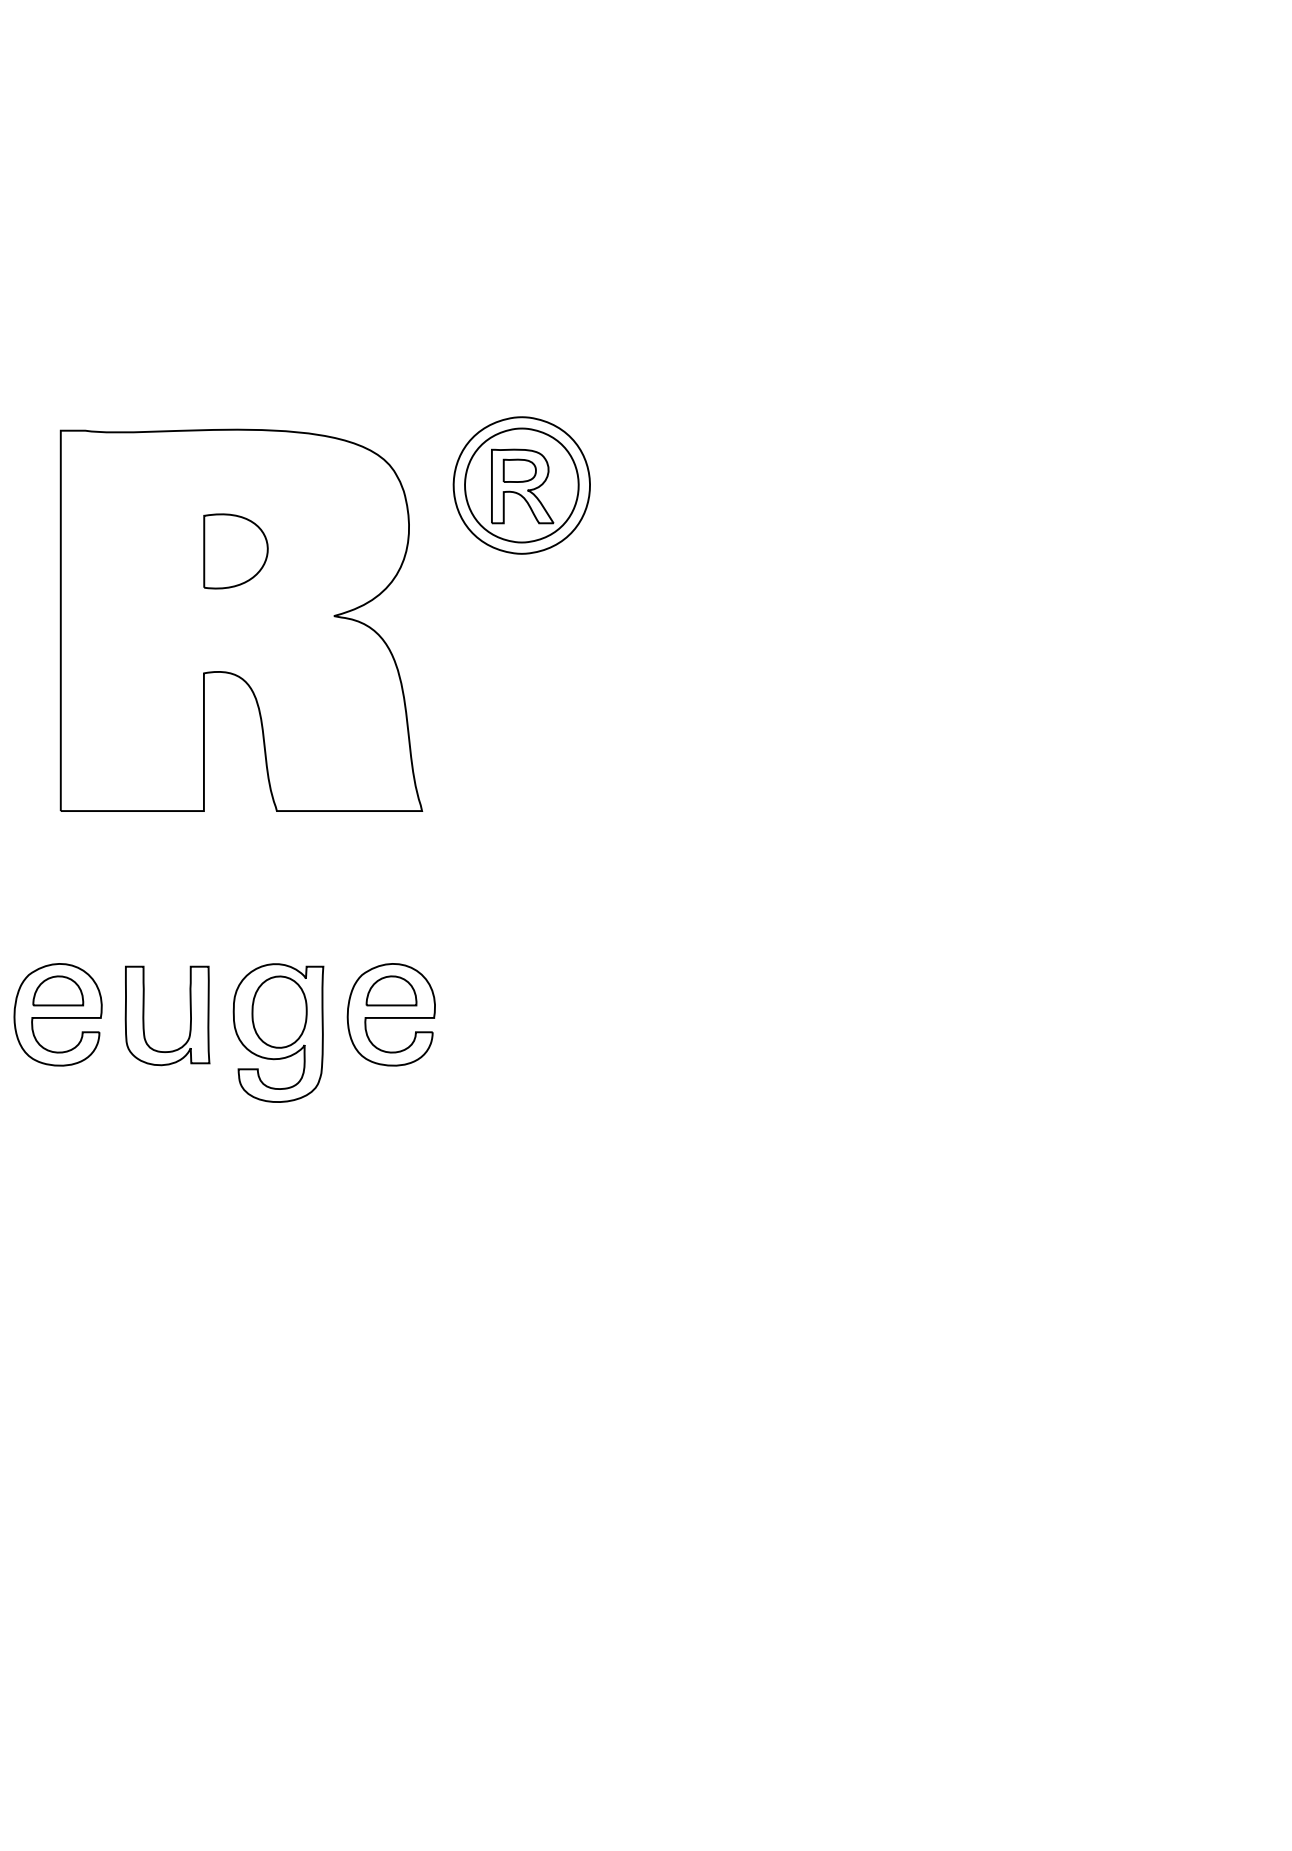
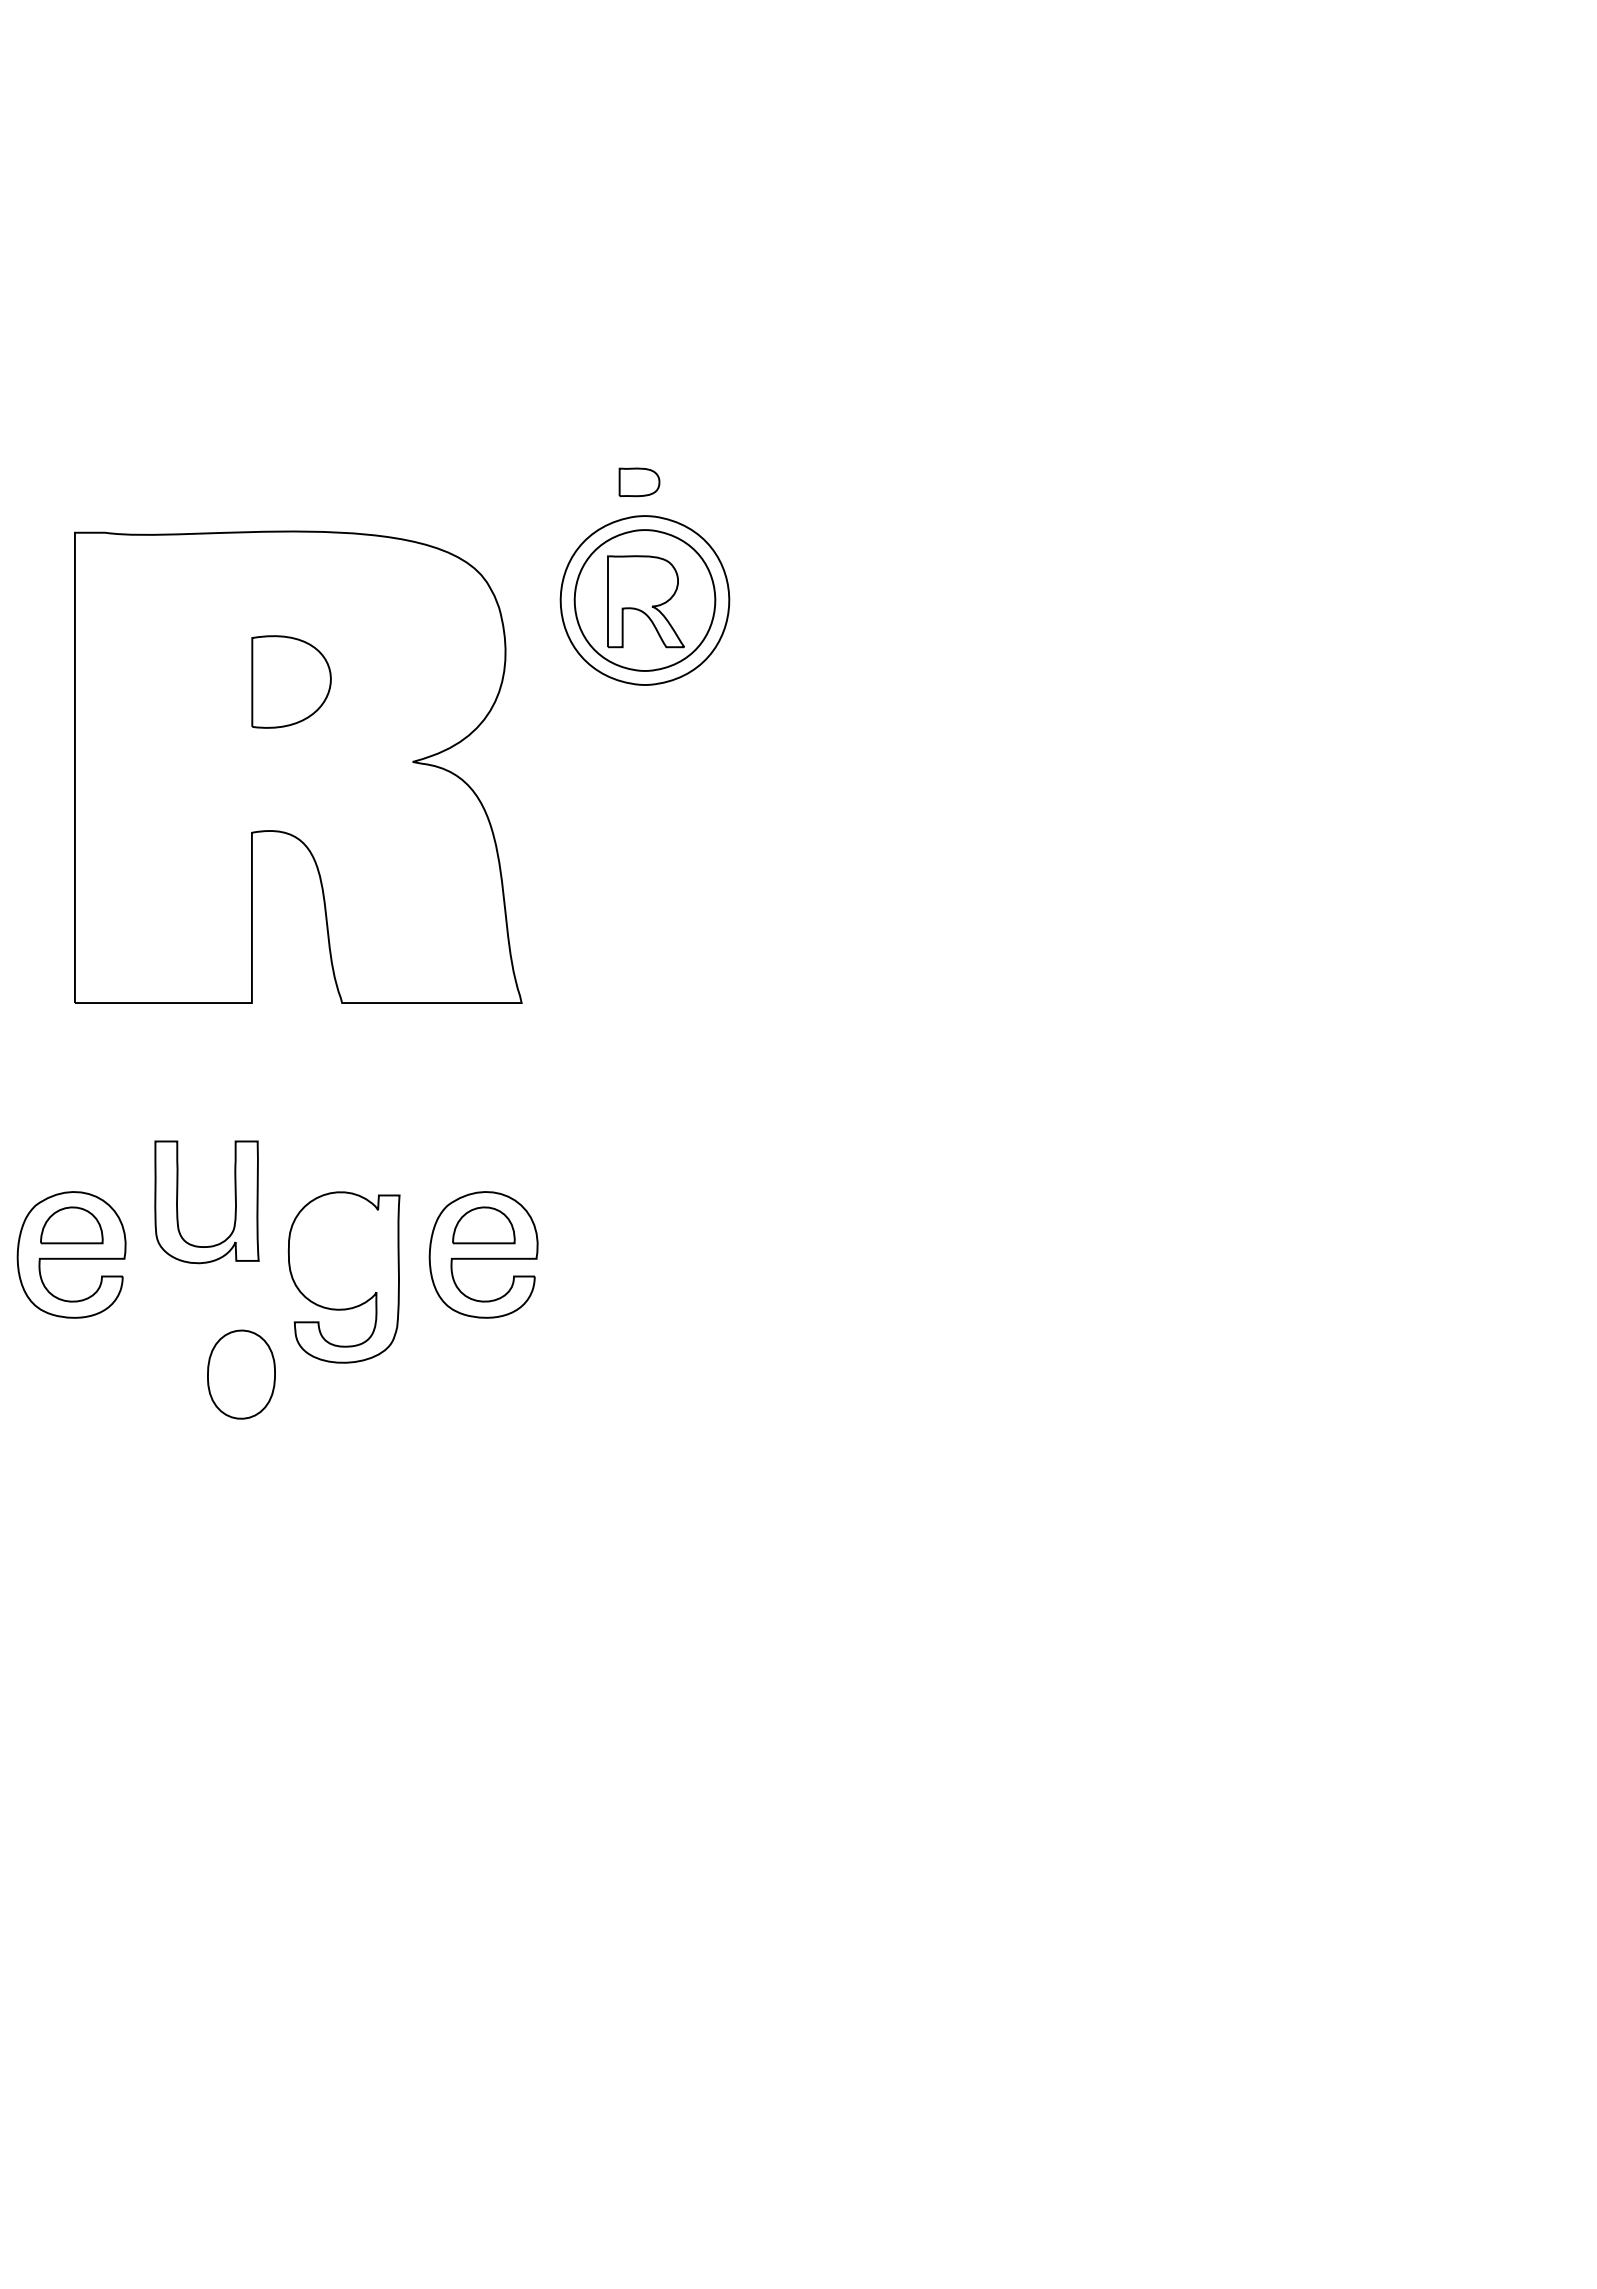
part: (519, 470) -> (639, 482), moved
part: (189, 1012) -> (234, 1197), moved
part: (279, 1012) -> (241, 1374), moved

